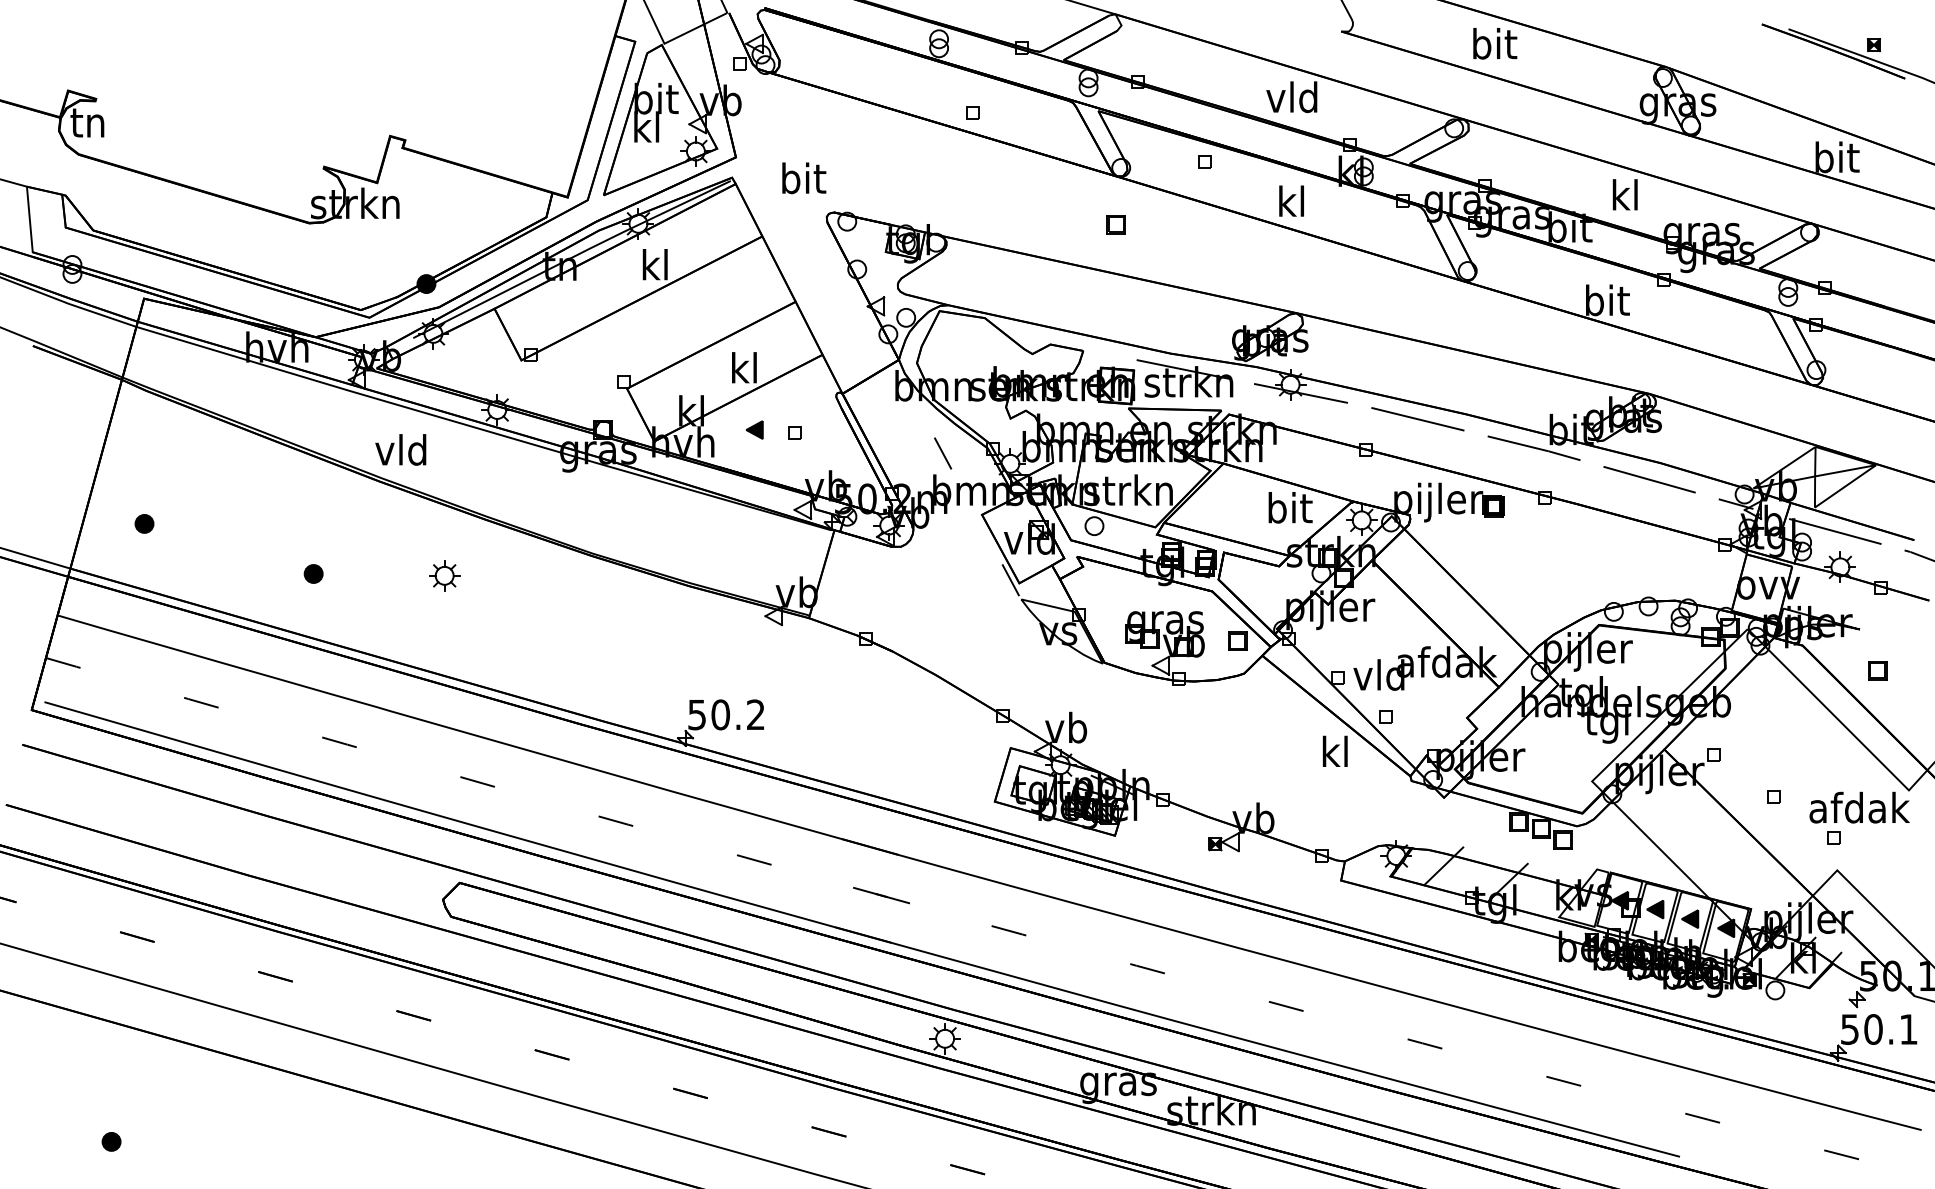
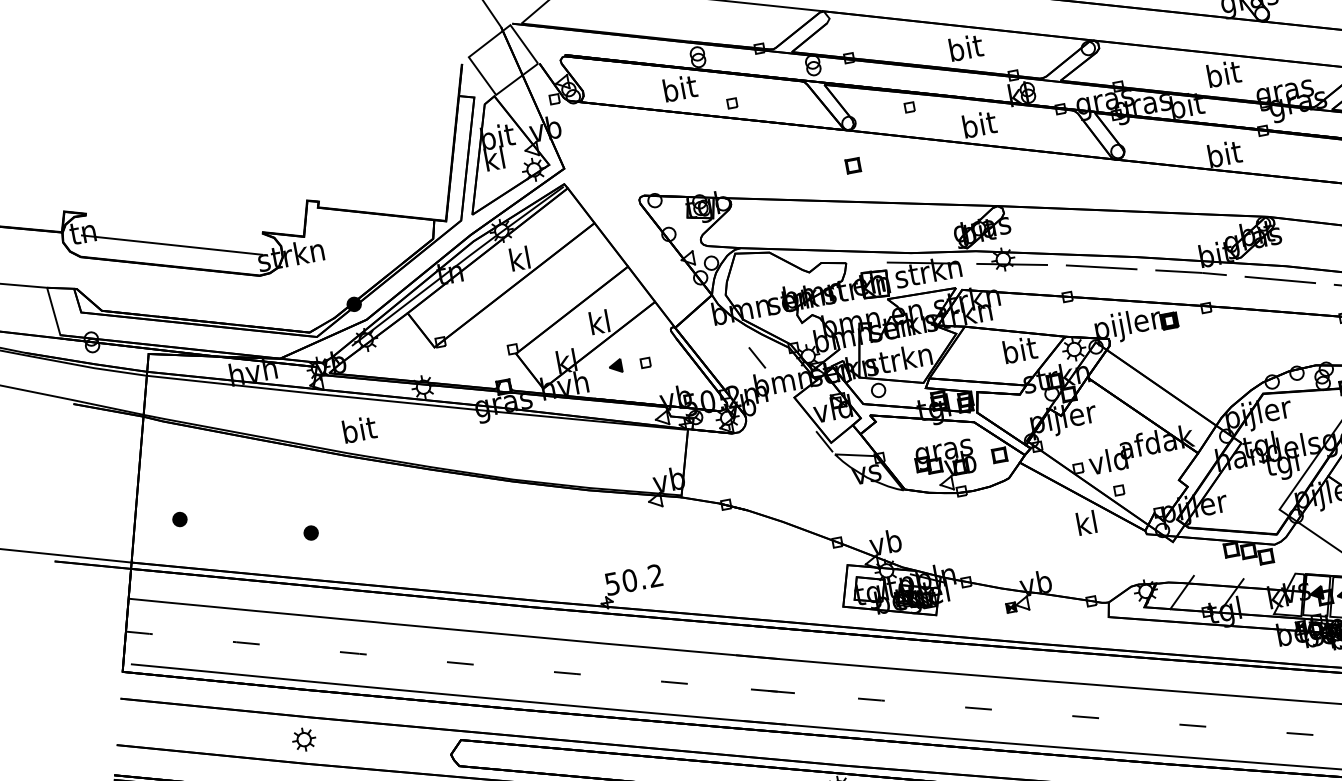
text: (1291, 97) -> (964, 48), vld -> bit
line: (201, 161) -> (171, 245), added
text: (804, 178) -> (680, 88), moved
text: (1626, 194) -> (1224, 73), kl -> bit
text: (1292, 201) -> (979, 124), kl -> bit
text: (400, 449) -> (357, 429), vld -> bit
part: (444, 575) -> (304, 739), moved

